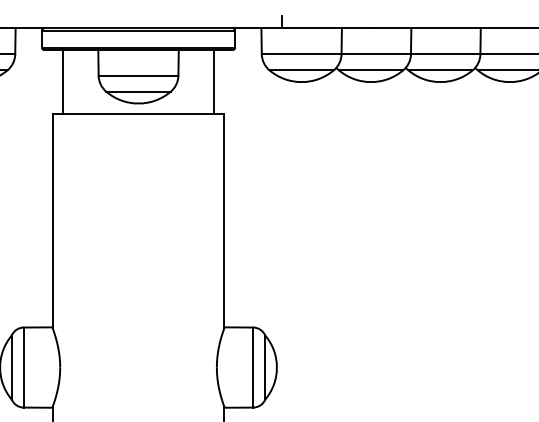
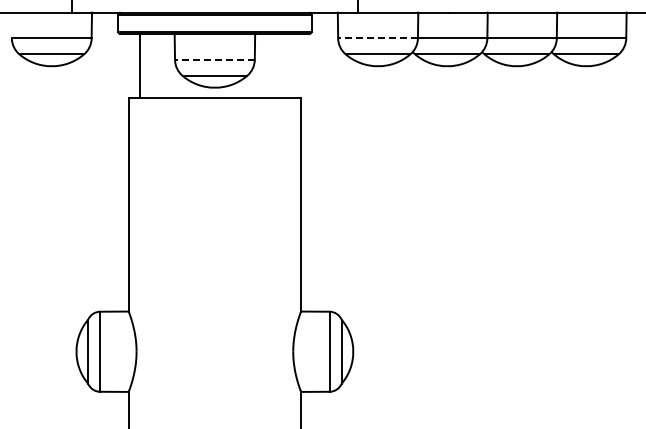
line: (302, 54) -> (378, 38), solid -> dashed
line: (138, 75) -> (214, 59), solid -> dashed
line: (214, 82) -> (290, 66), removed

